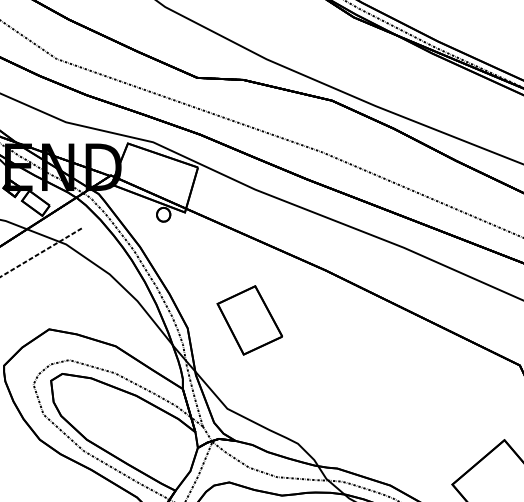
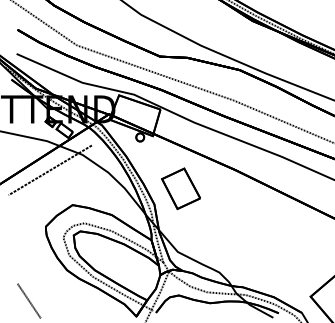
part: (248, 319) -> (180, 188), moved

